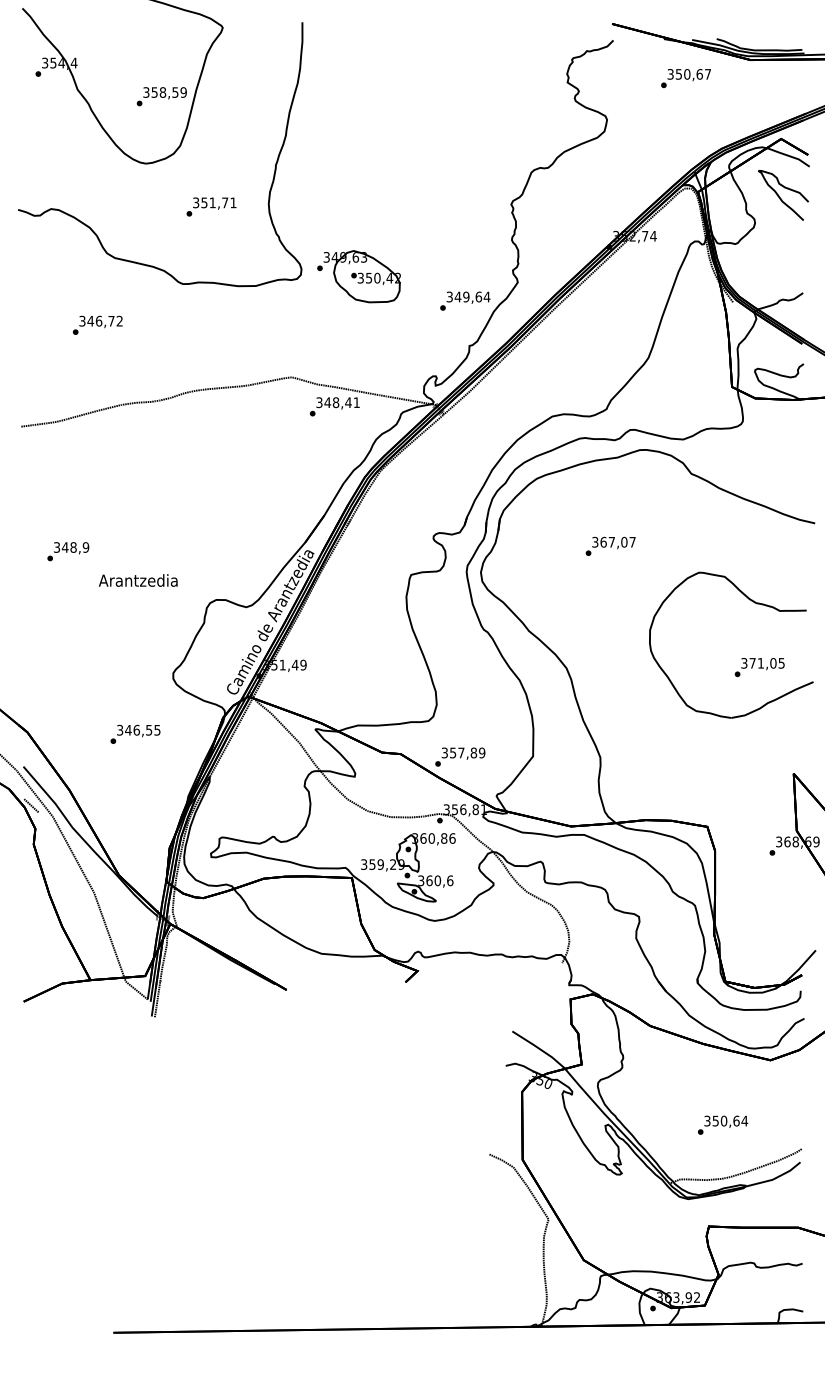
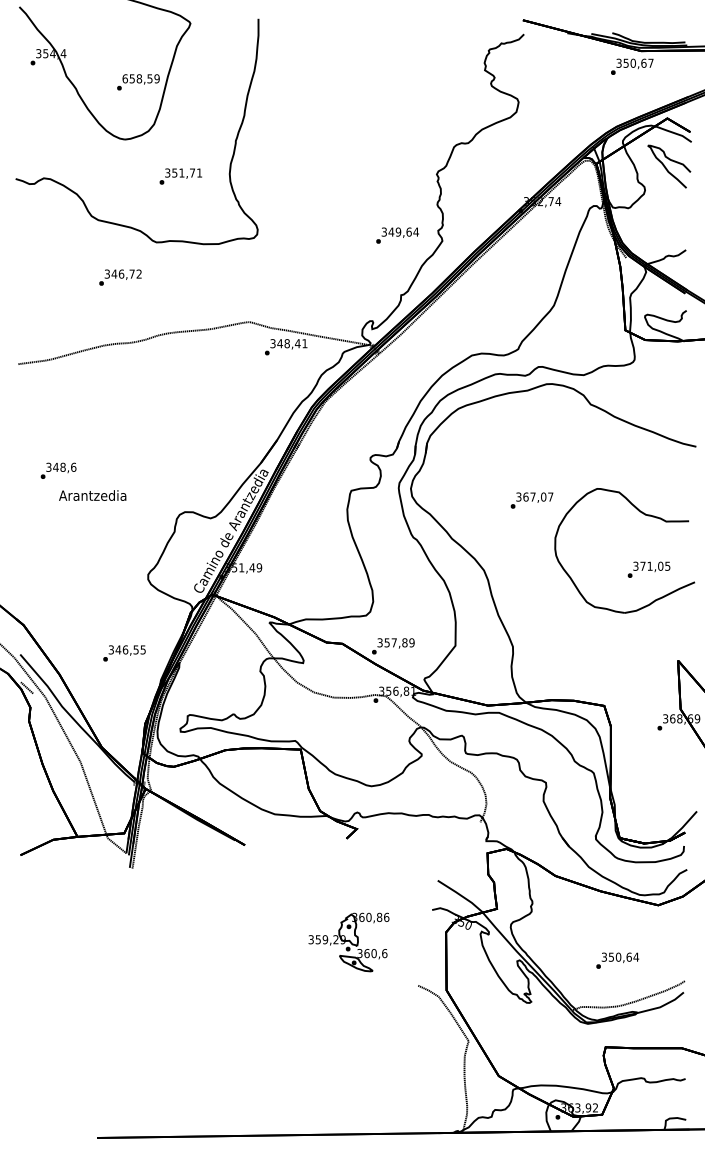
text: (685, 78) -> (631, 66), moved
text: (146, 92) -> (125, 78), 358,59 -> 658,59
part: (358, 276) -> (306, 235), removed
text: (465, 300) -> (397, 235), moved
text: (97, 324) -> (120, 276), moved
text: (610, 545) -> (531, 499), moved
text: (85, 547) -> (73, 467), 348,9 -> 348,6
text: (137, 580) -> (92, 495), moved
text: (135, 733) -> (124, 652), moved
part: (408, 867) -> (349, 942), moved

